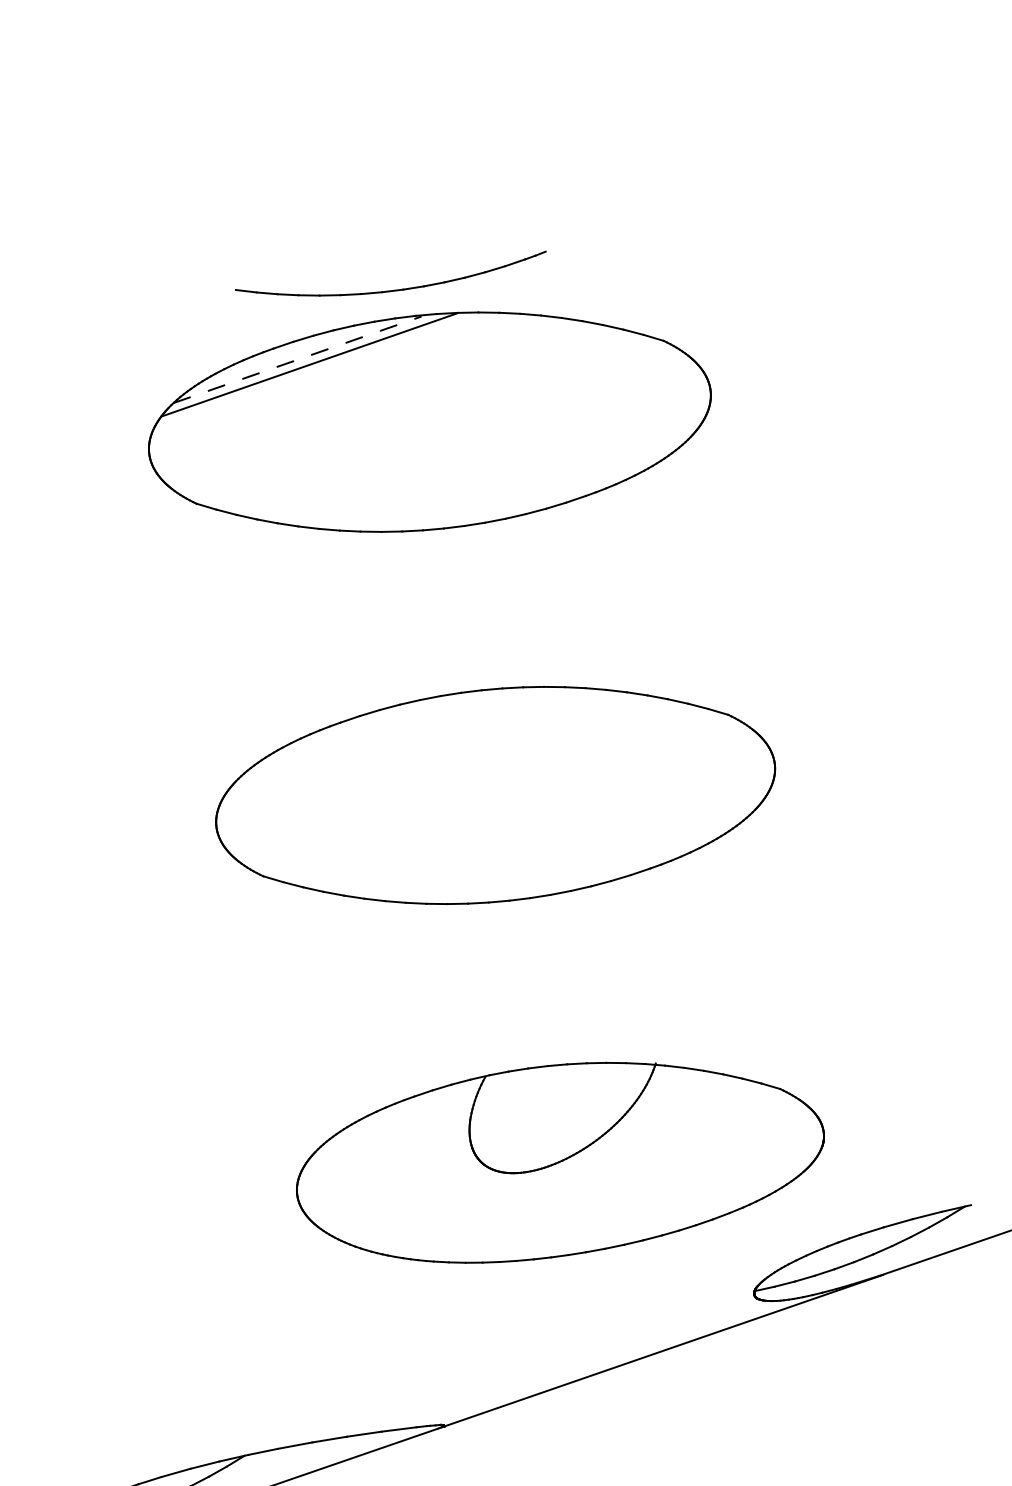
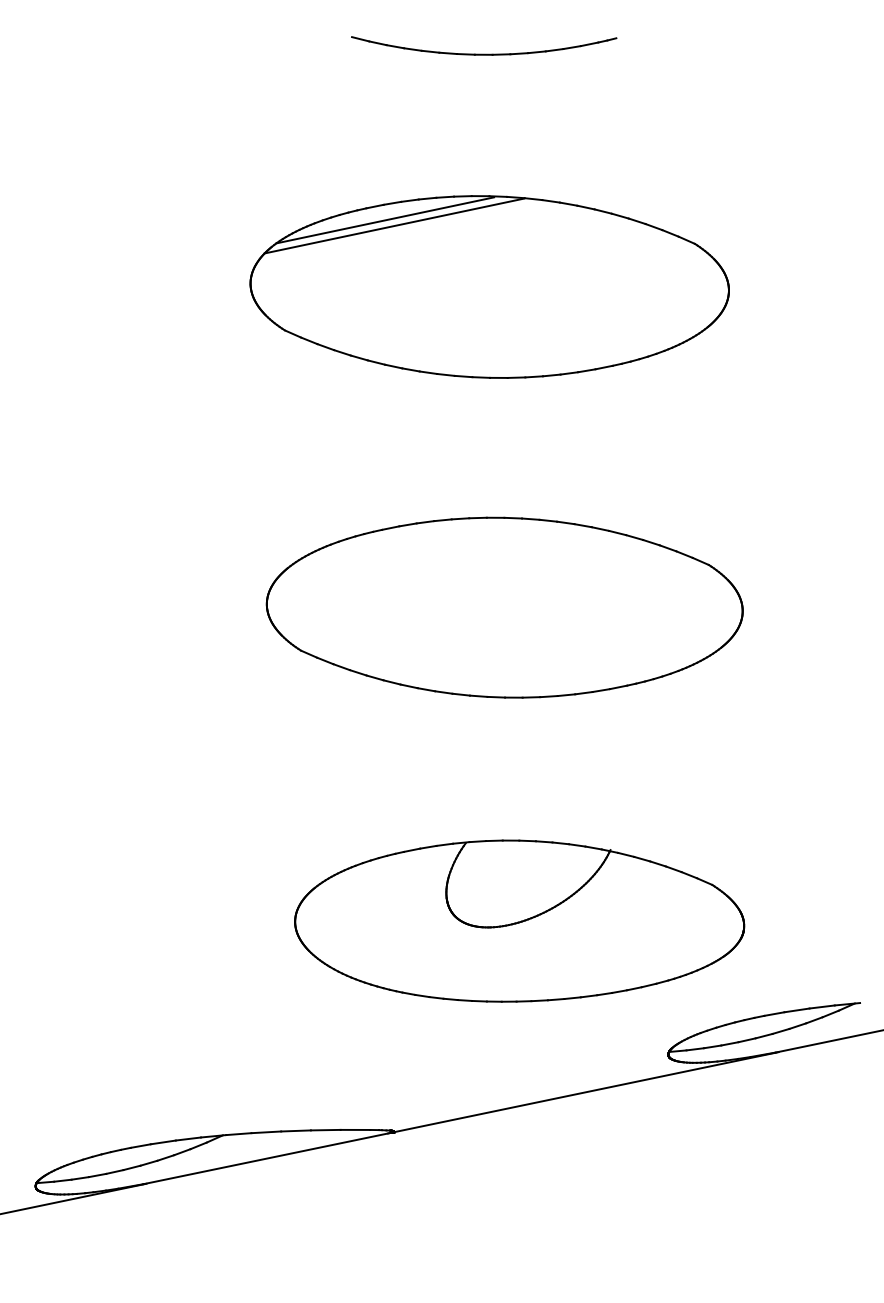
part: (393, 289) -> (484, 53), moved
line: (297, 359) -> (385, 220), dashed -> solid

